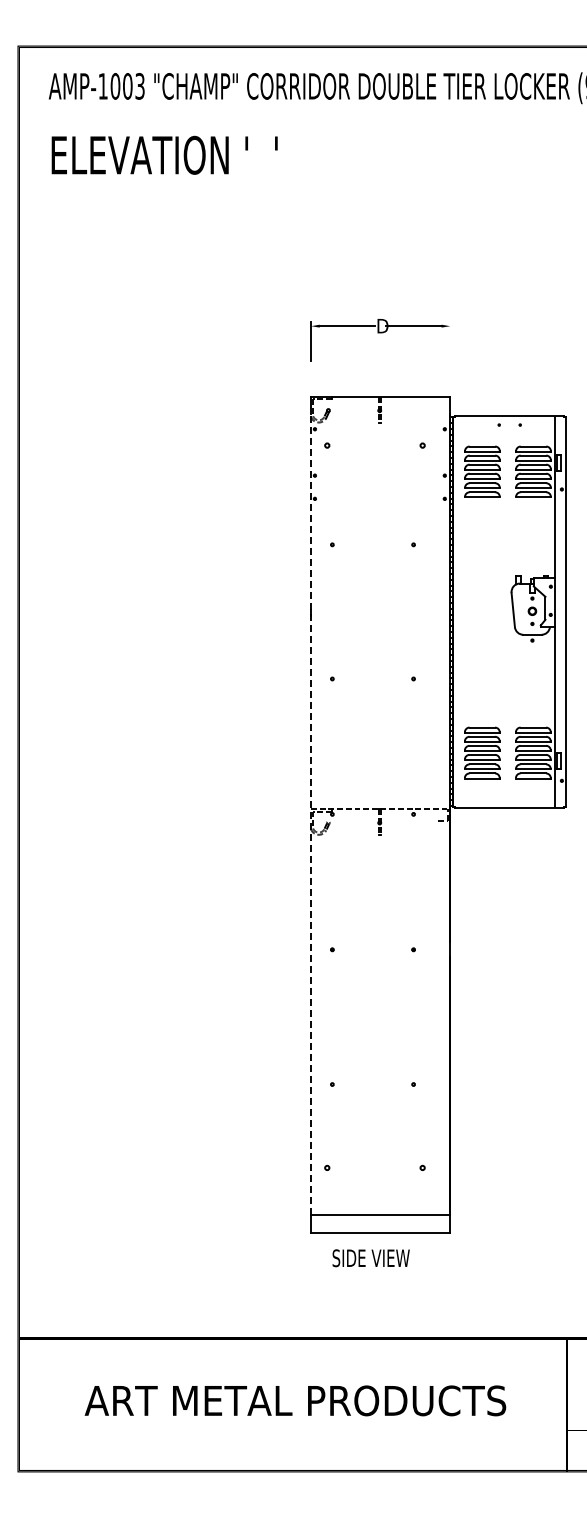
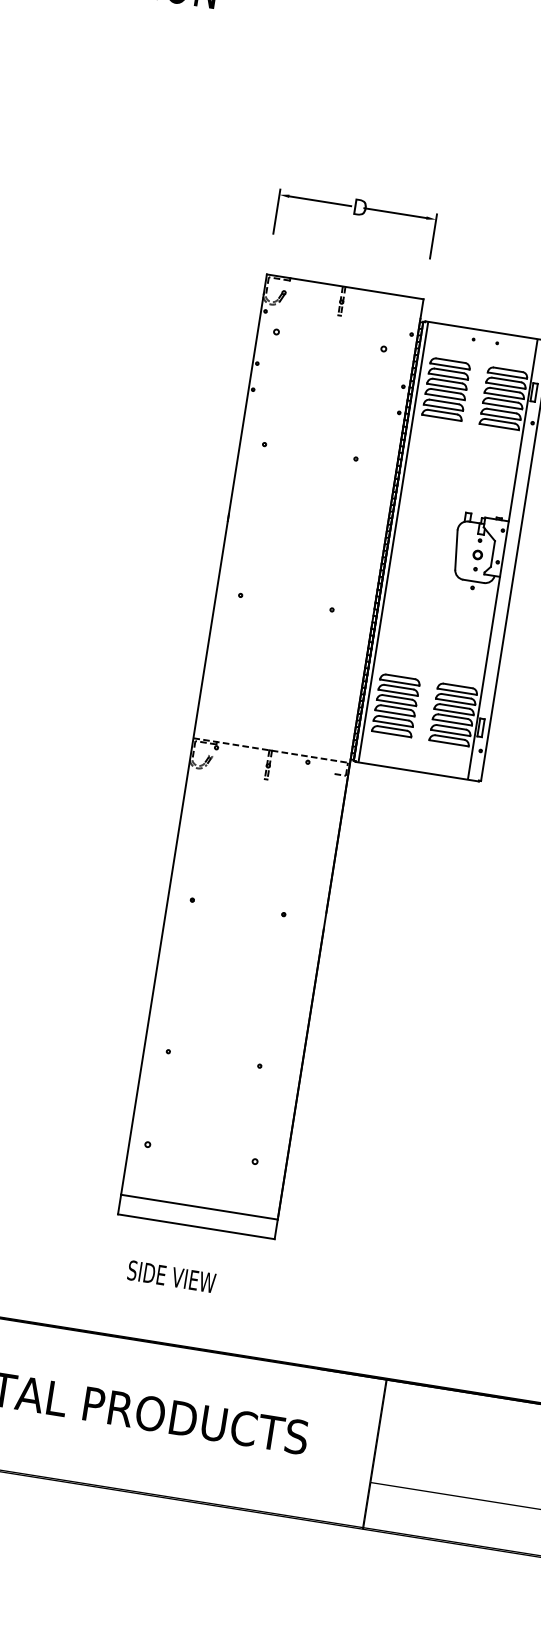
line: (450, 340) -> (433, 235), added
line: (457, 611) -> (393, 541), added
line: (311, 814) -> (193, 744), dashed -> solid
text: (370, 1258) -> (170, 1276), moved

